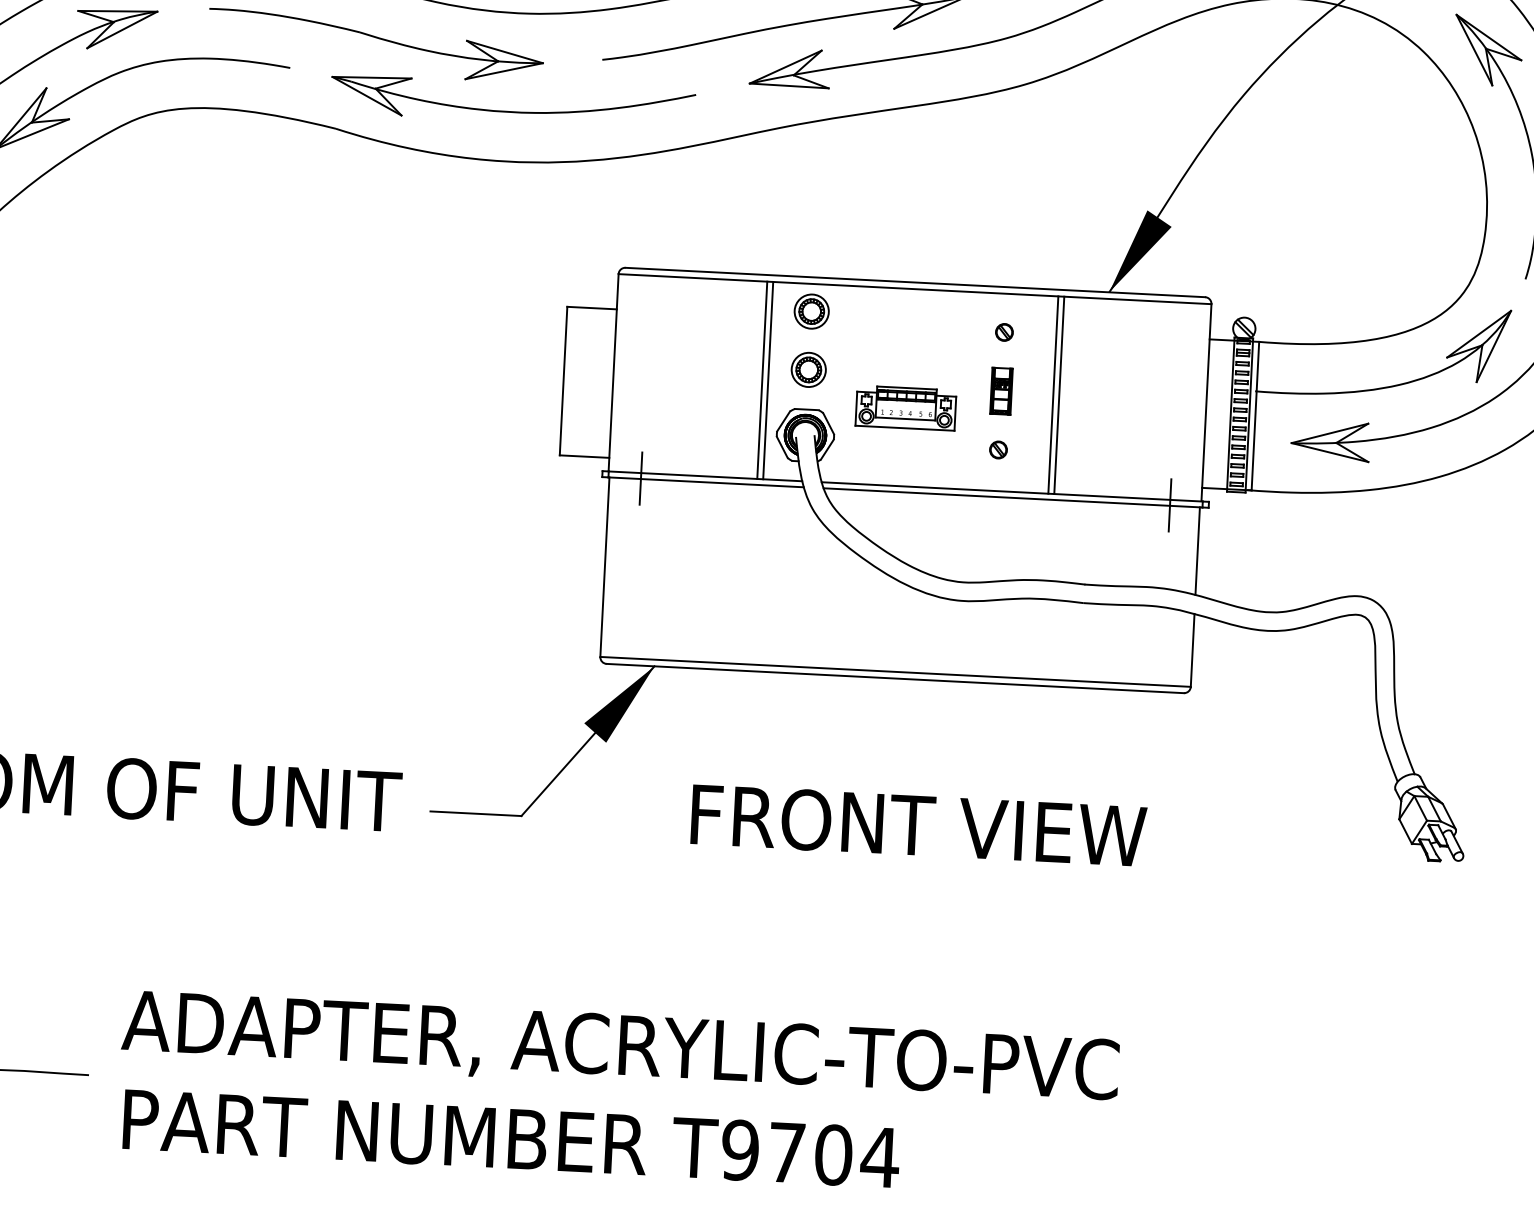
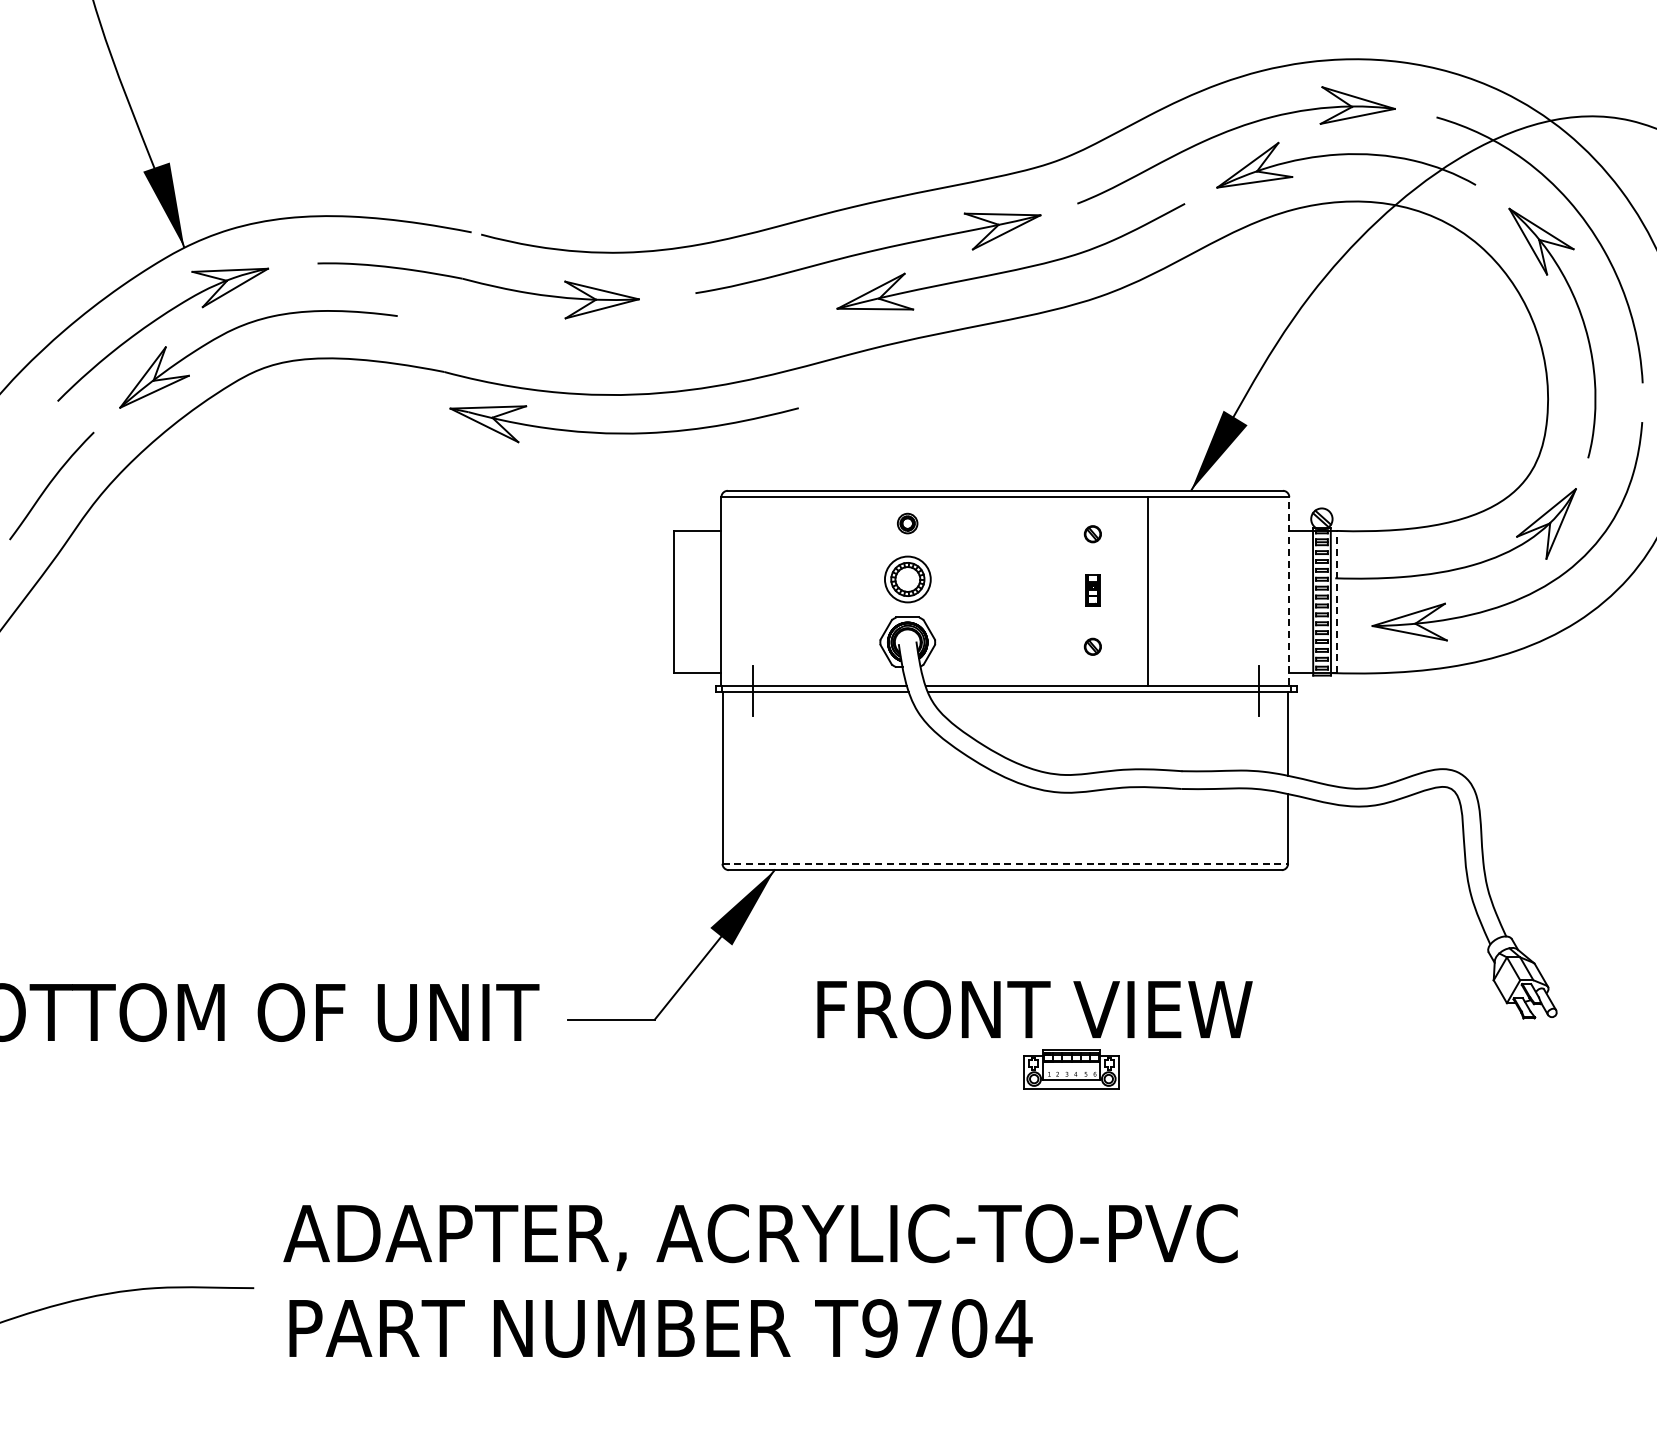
part: (511, 111) -> (623, 432), moved
part: (811, 311) -> (907, 523), size x0.6
part: (808, 369) -> (907, 579), size x1.4
line: (761, 380) -> (863, 591), removed
line: (768, 380) -> (869, 591), removed
part: (1001, 391) -> (1092, 590), size x0.7
line: (1053, 394) -> (1142, 591), removed
line: (1206, 402) -> (1289, 591), solid -> dashed
part: (905, 408) -> (1071, 1069), moved
line: (1255, 415) -> (1336, 601), solid -> dashed
line: (895, 671) -> (1005, 863), solid -> dashed

